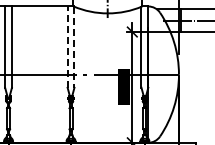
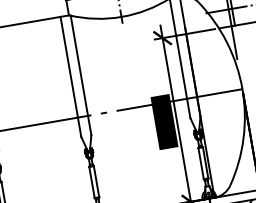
line: (67, 47) -> (70, 77), dashed -> solid
line: (74, 47) -> (81, 75), dashed -> solid

